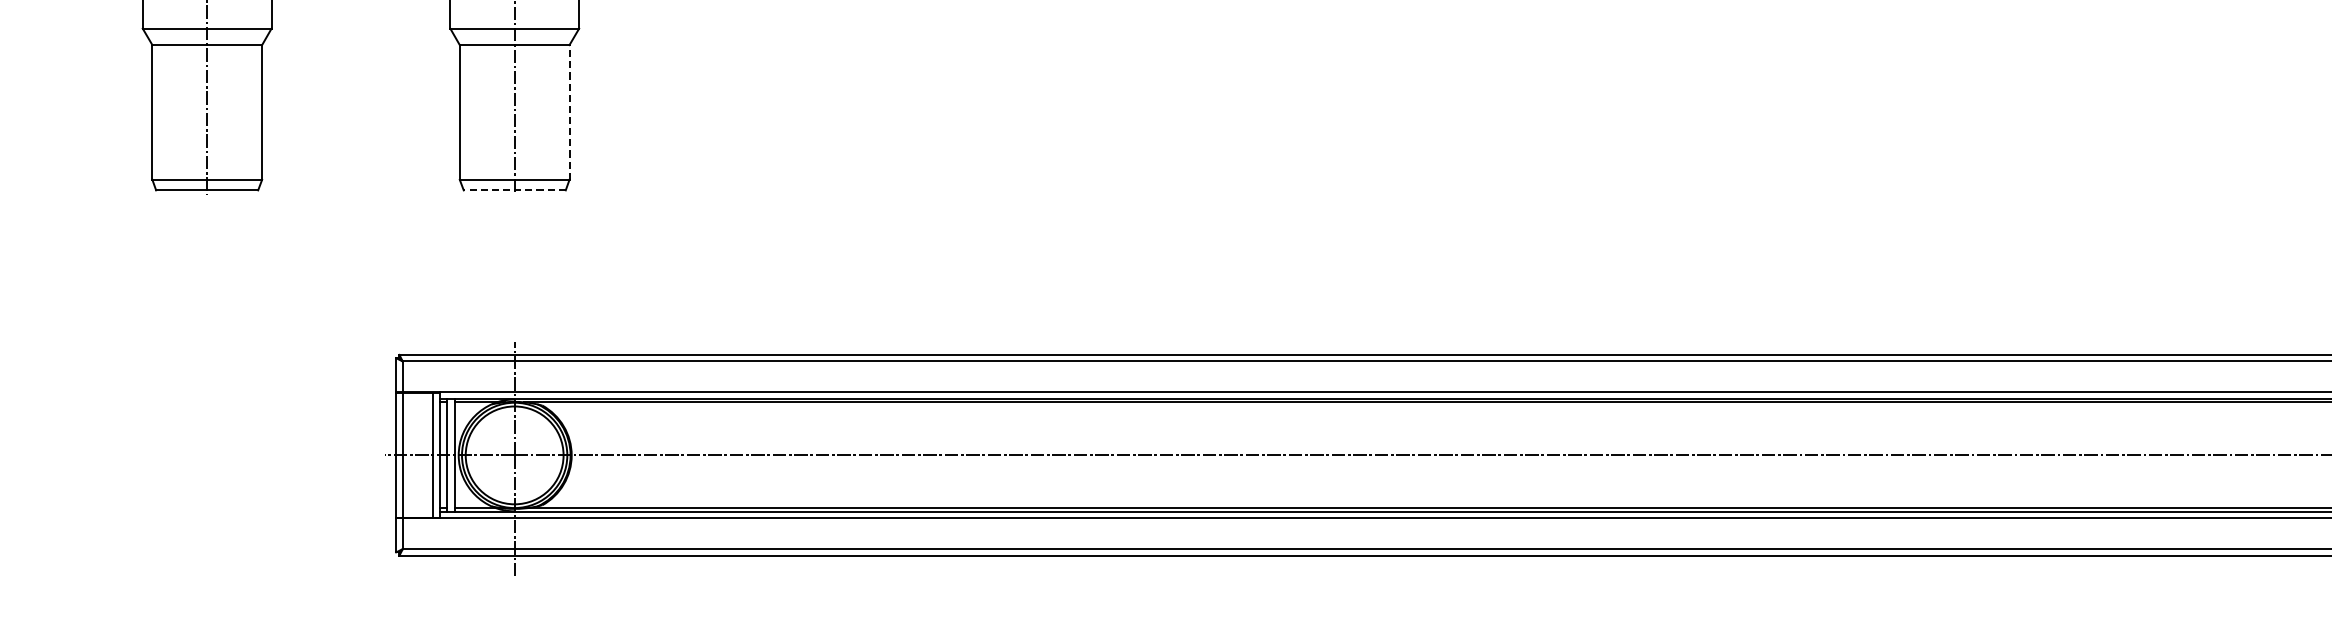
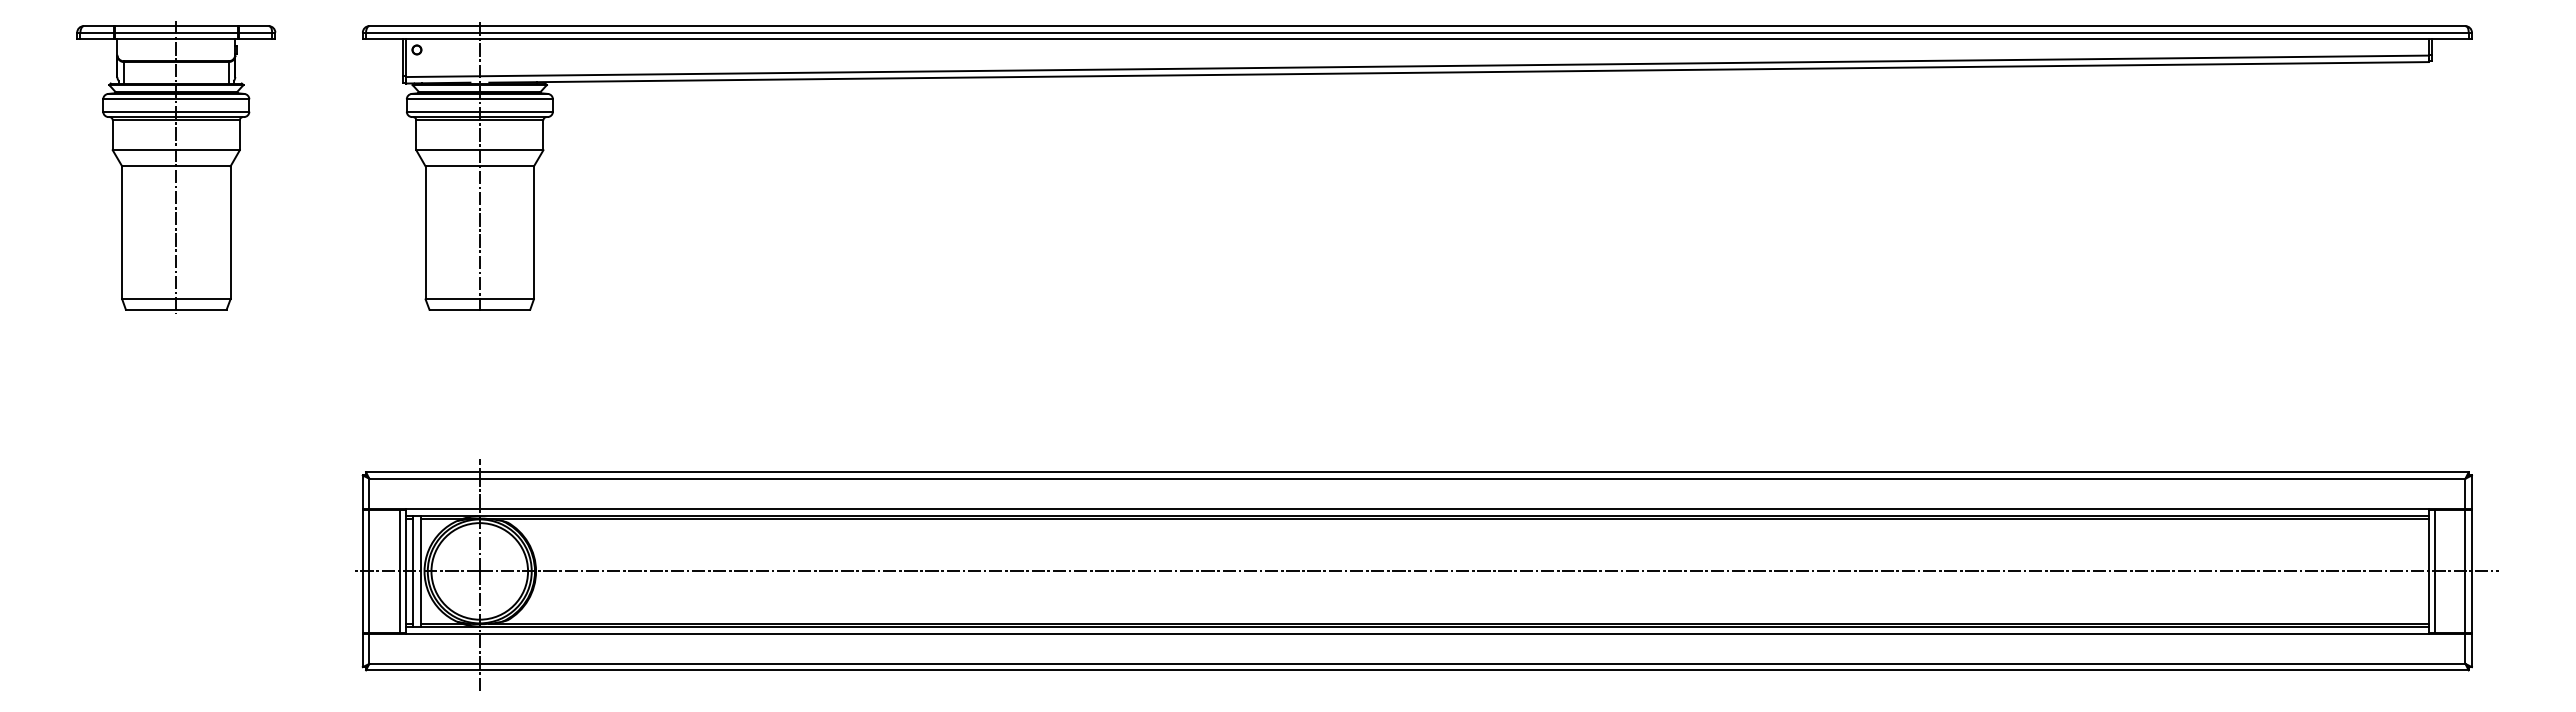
line: (569, 112) -> (533, 232), dashed -> solid
line: (514, 190) -> (479, 309), dashed -> solid

